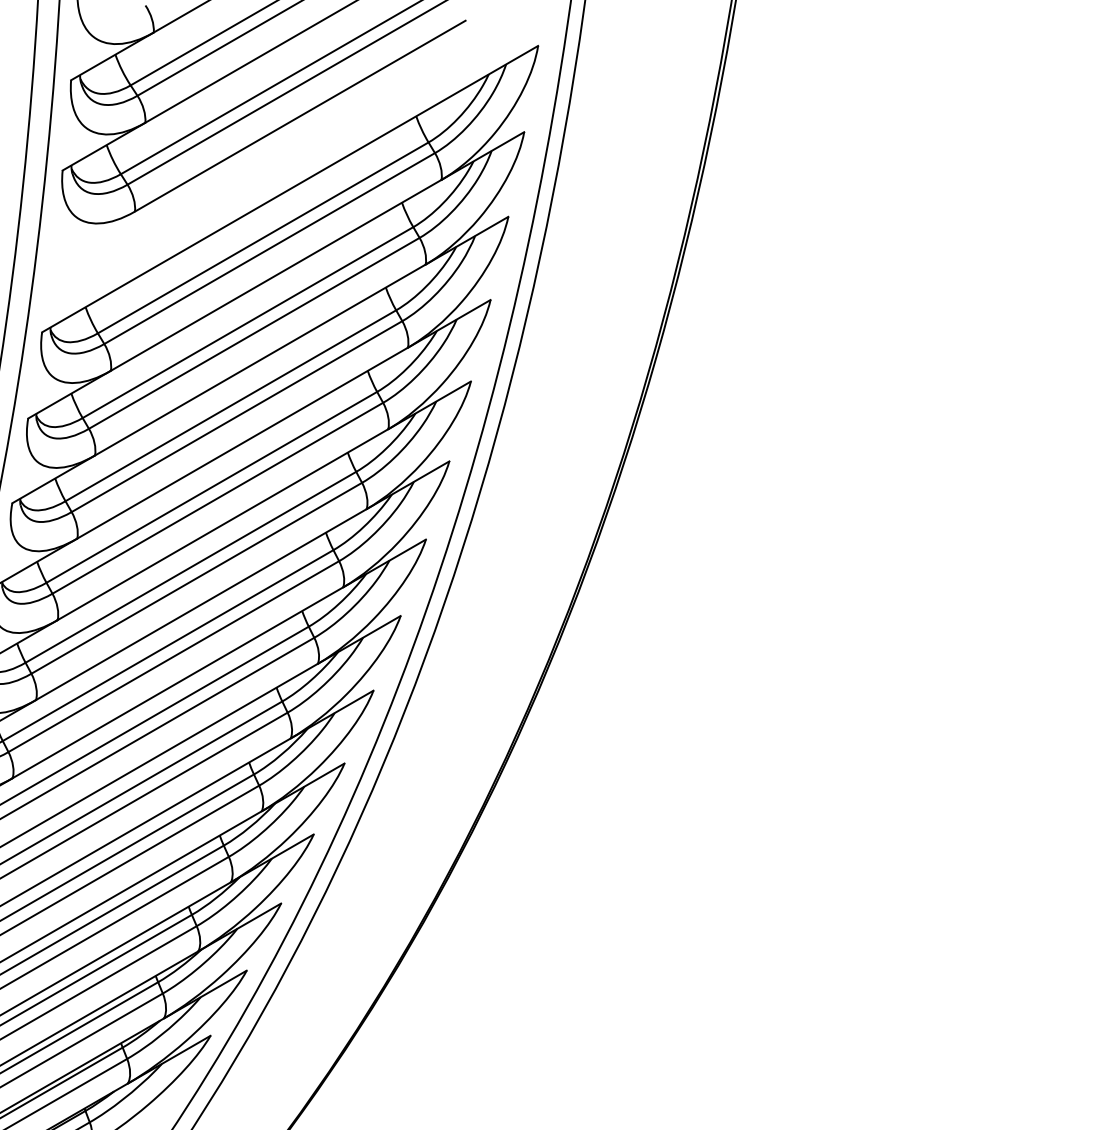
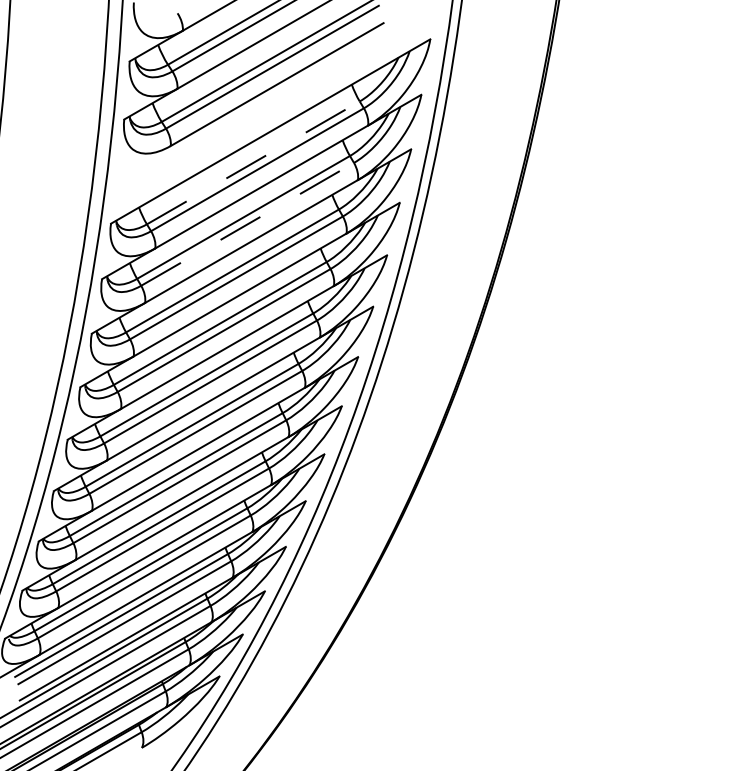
line: (263, 237) -> (253, 162), solid -> dashed
line: (254, 333) -> (247, 224), solid -> dashed

